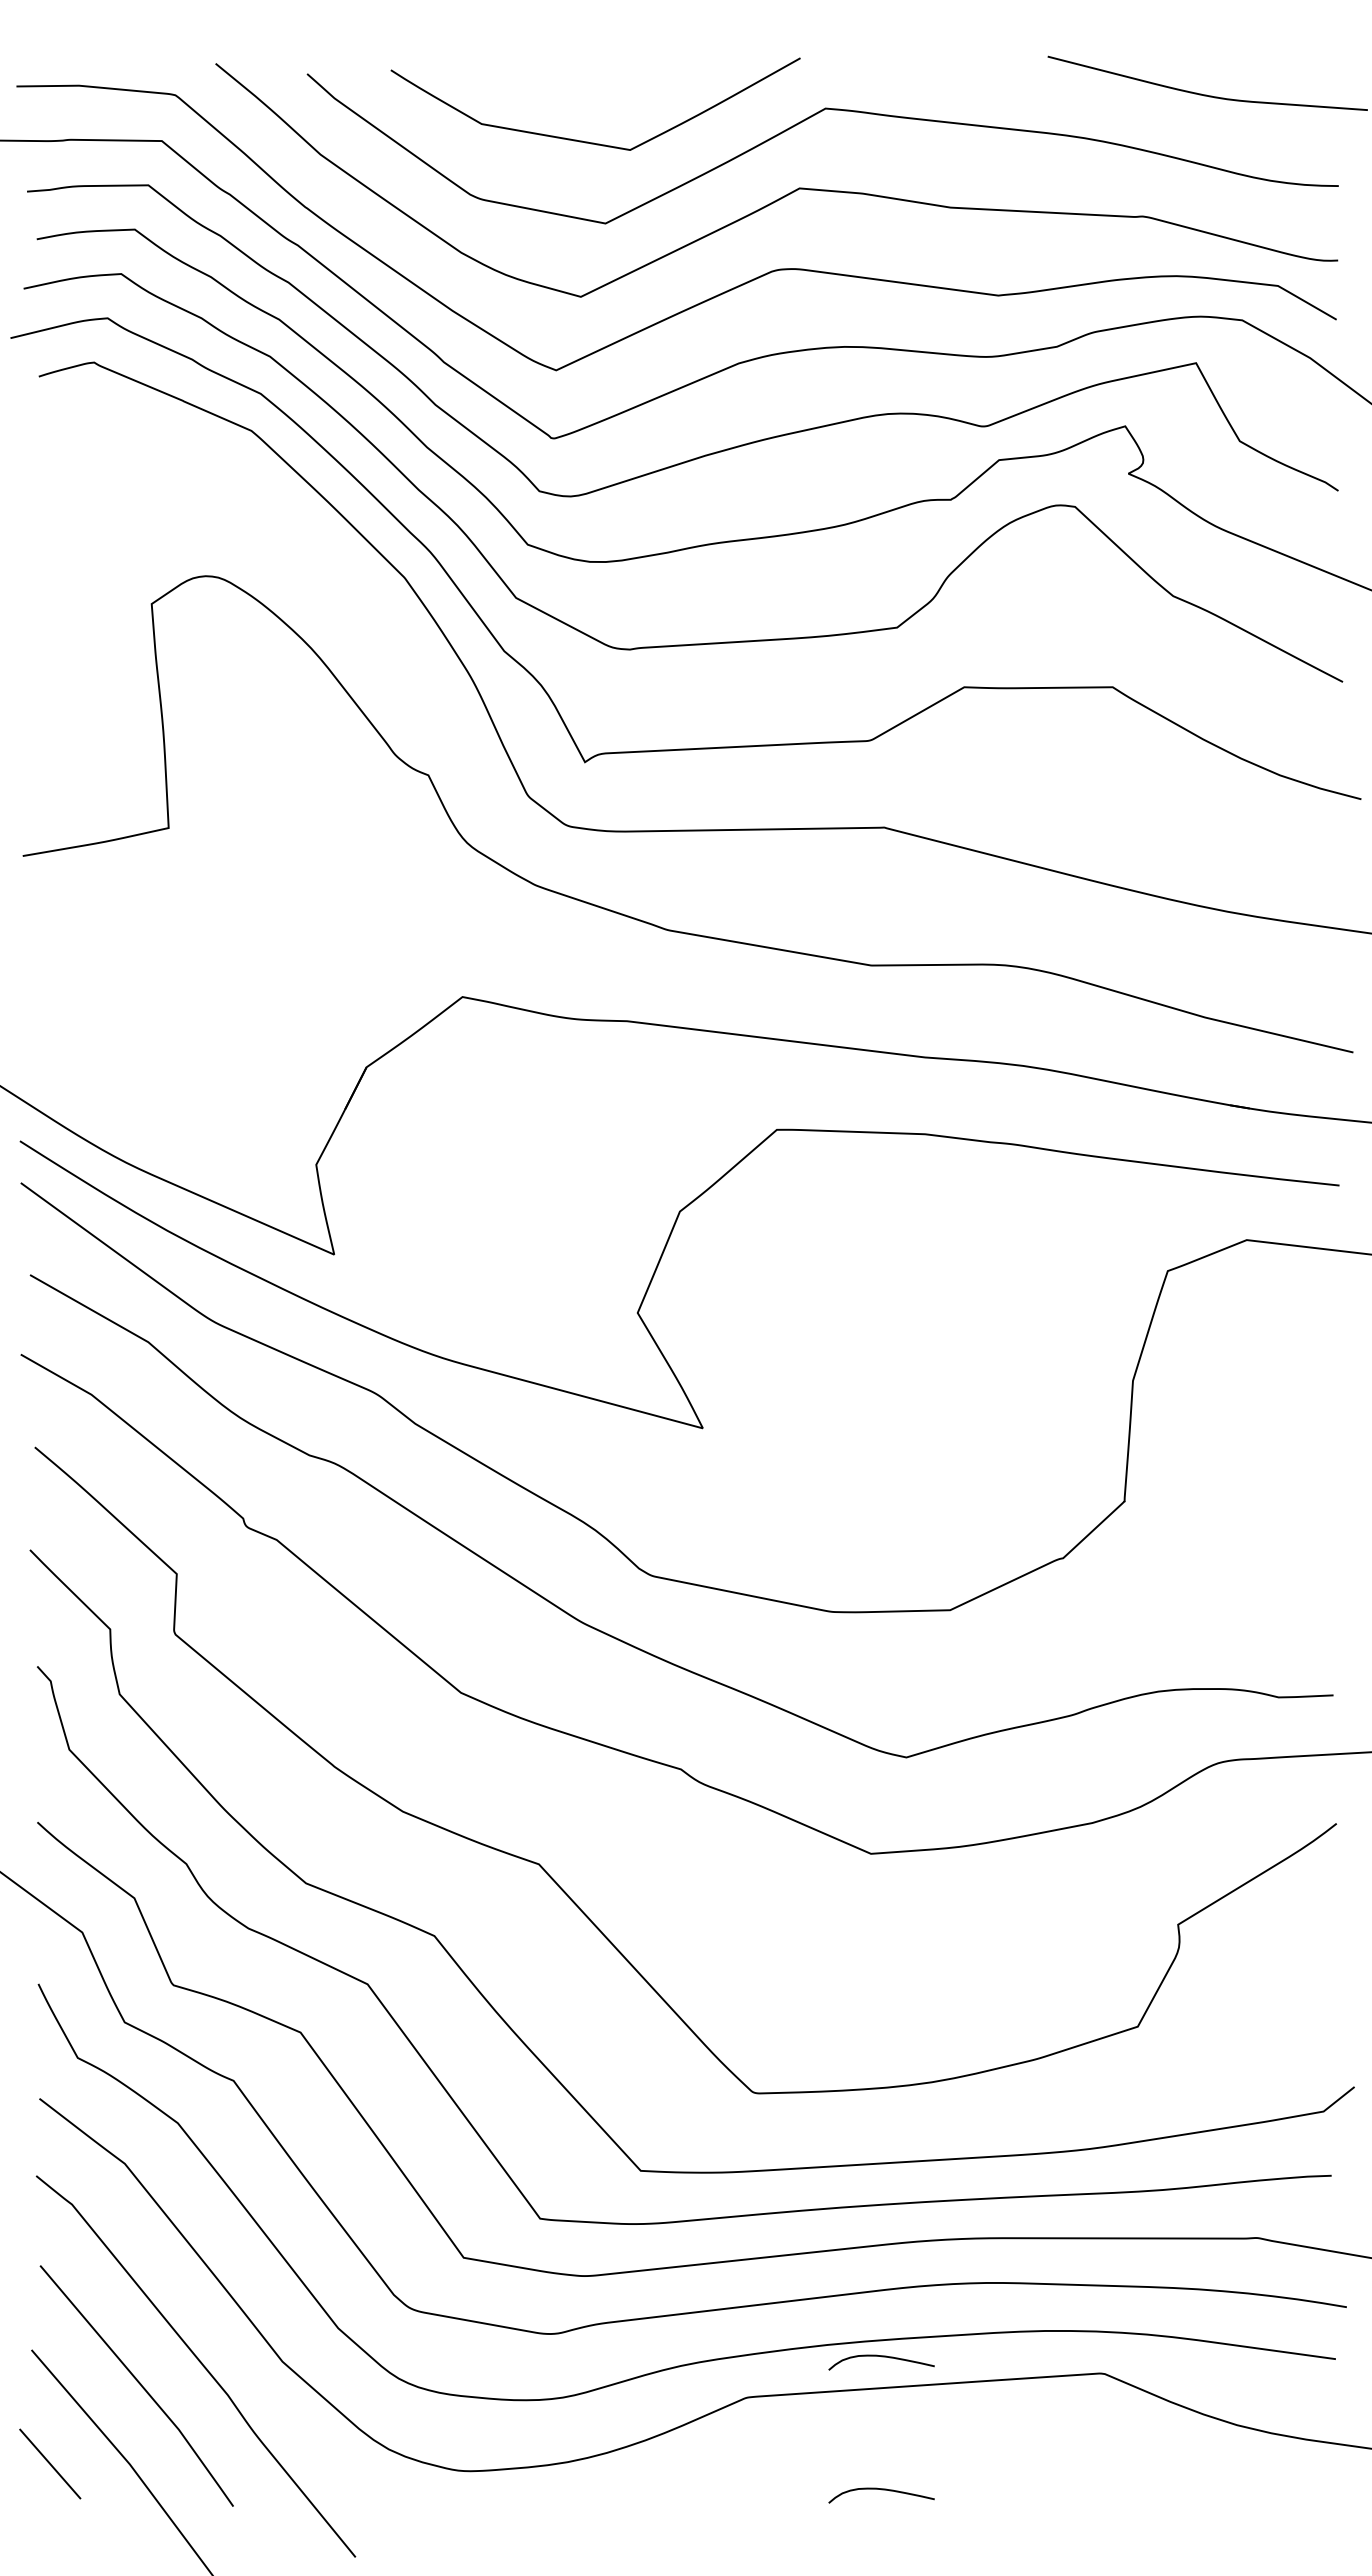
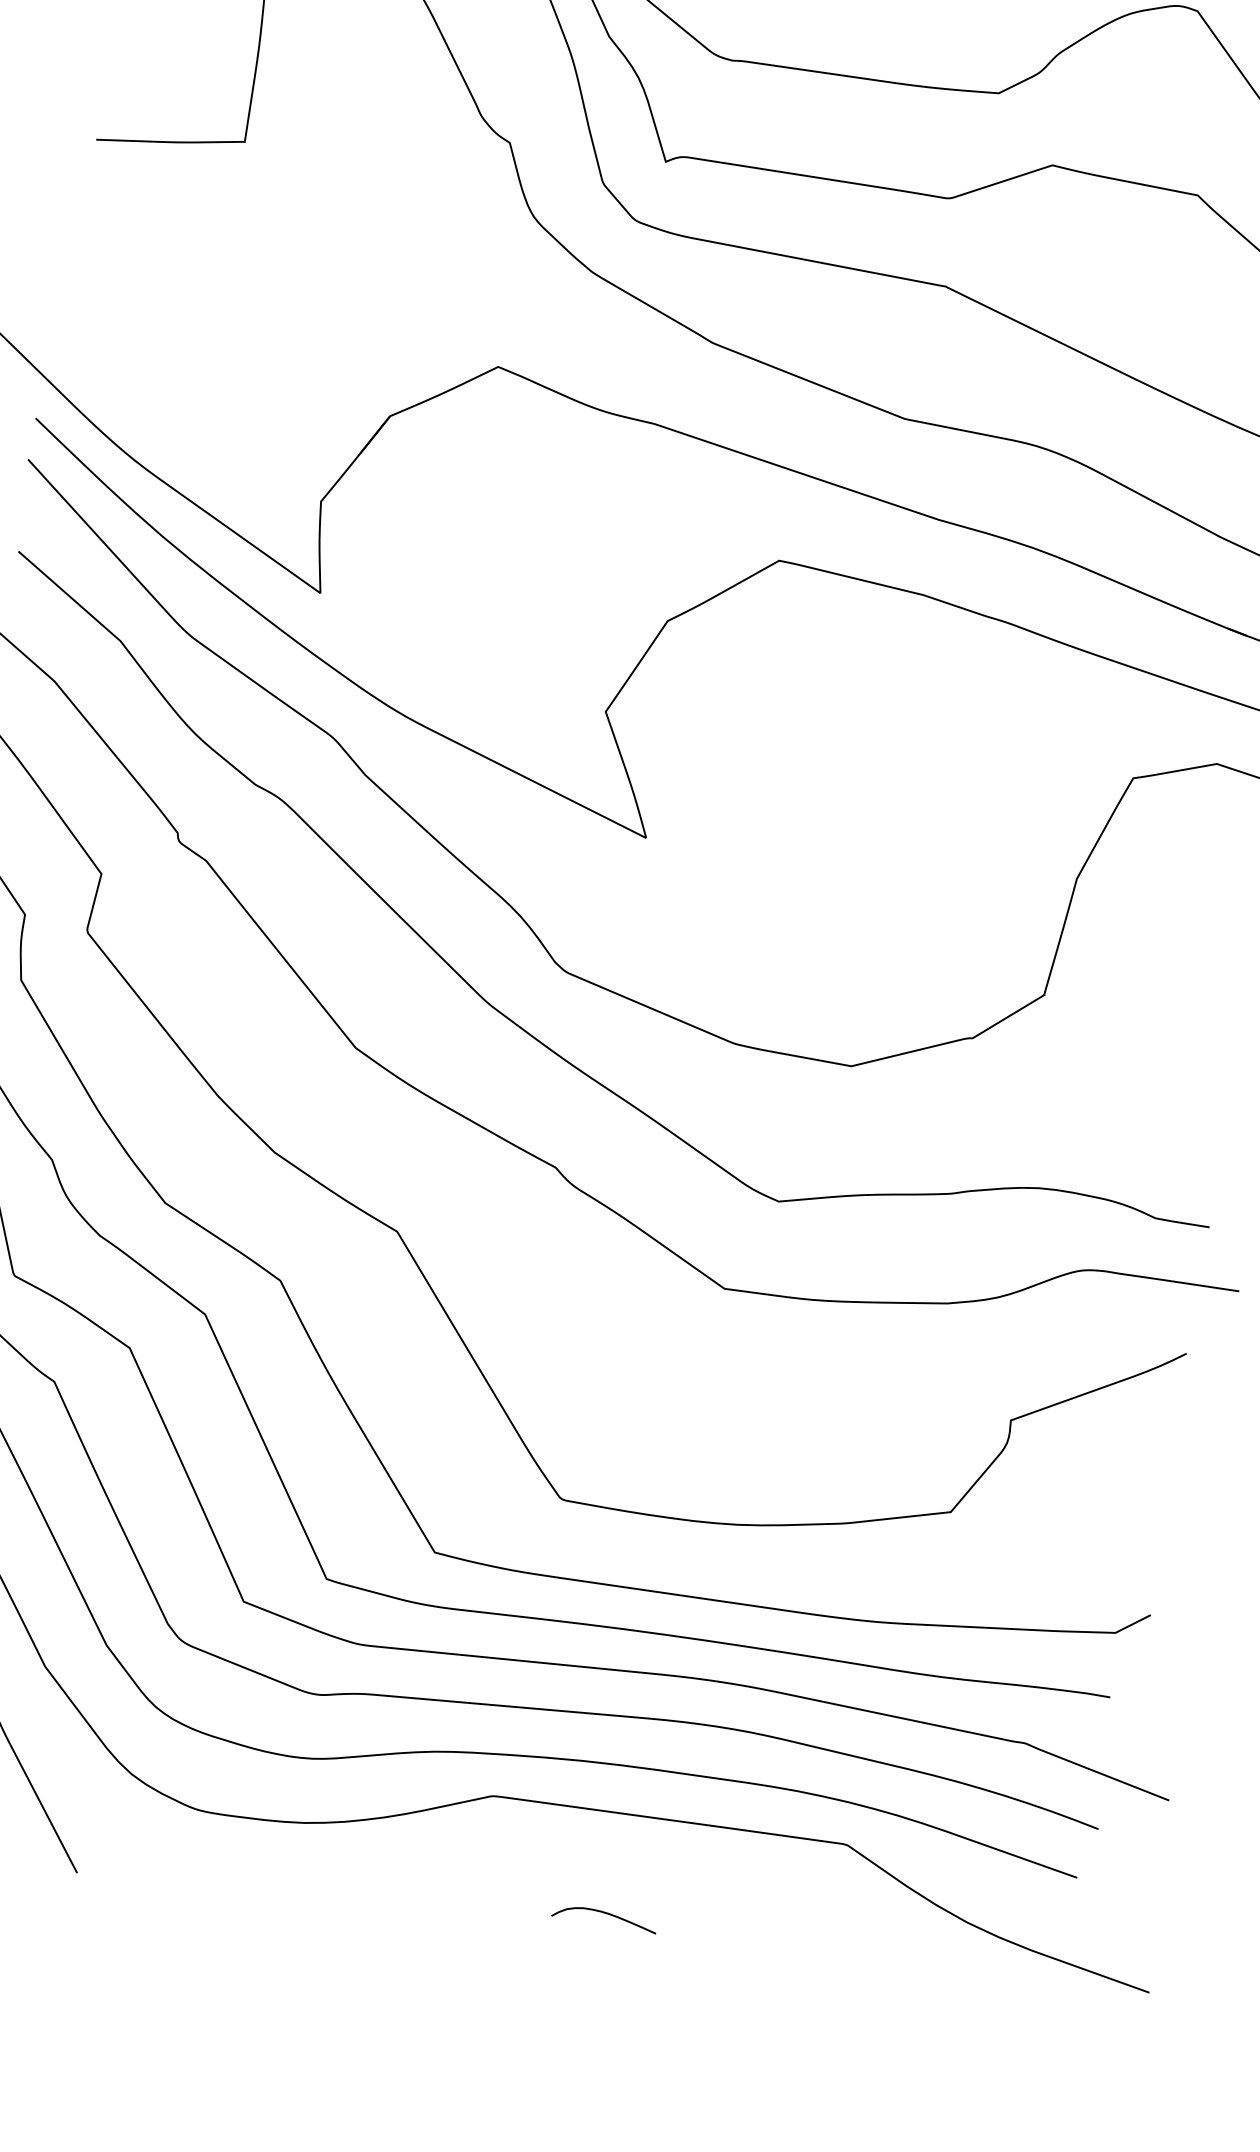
curve: (881, 2357) -> (632, 1784), removed

